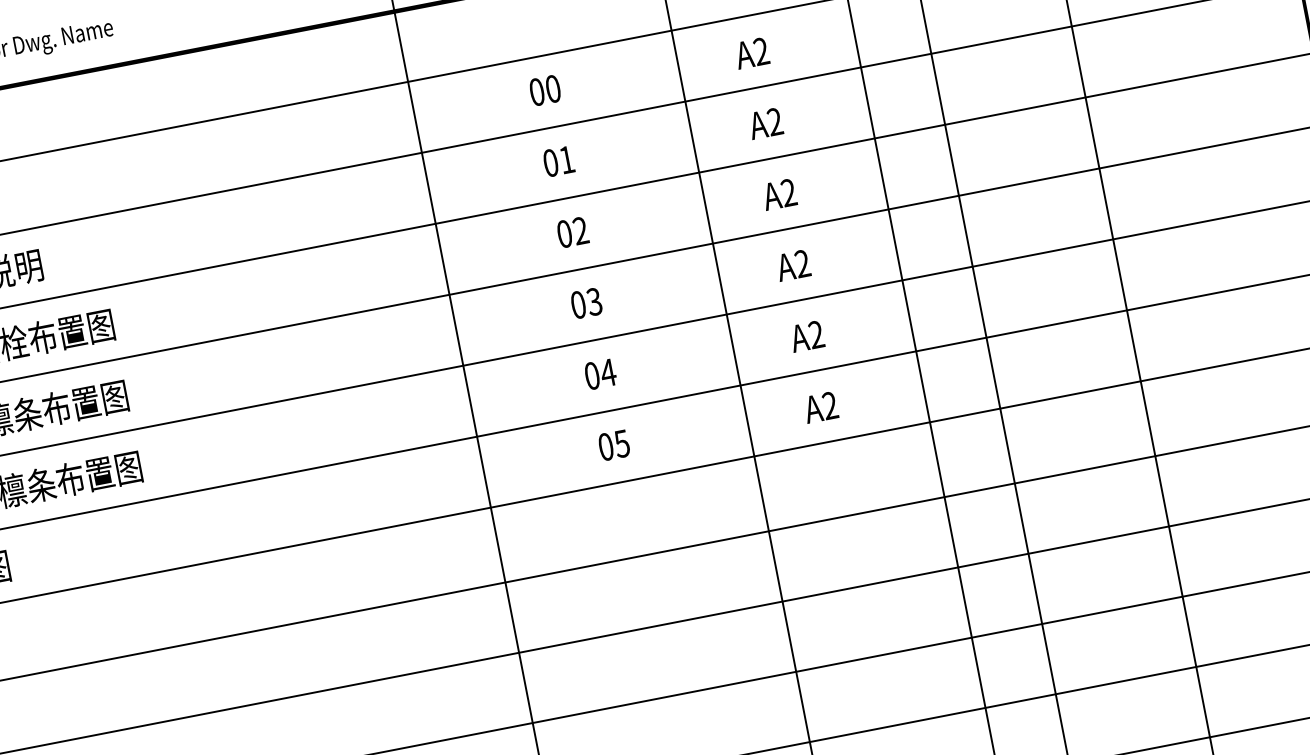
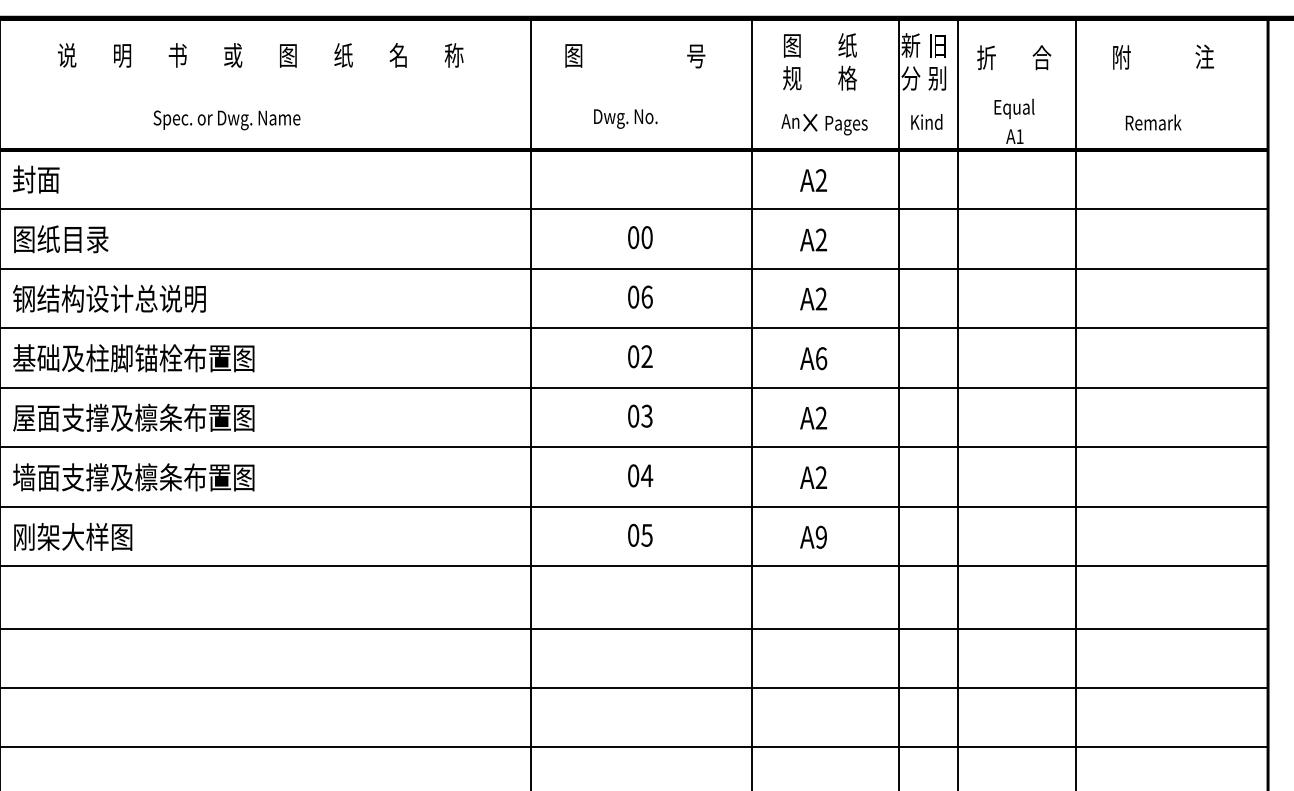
text: (566, 159) -> (646, 296), 01 -> 06
text: (788, 192) -> (821, 358), A2 -> A6
text: (829, 406) -> (820, 537), A2 -> A9

